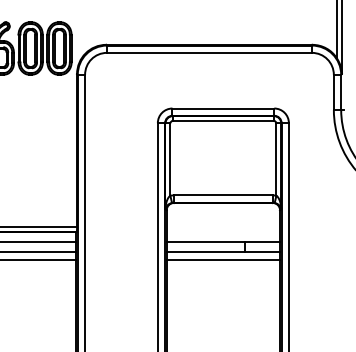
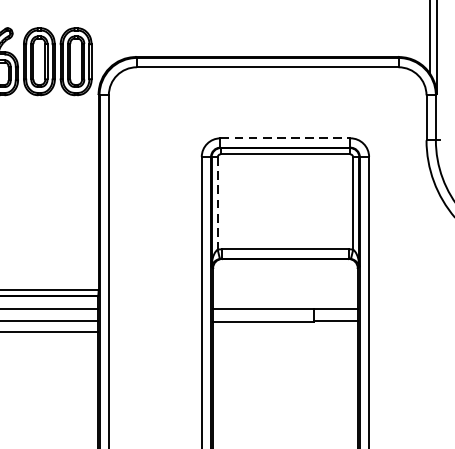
line: (223, 108) -> (285, 138), solid -> dashed
line: (170, 160) -> (217, 204), solid -> dashed
line: (223, 260) -> (285, 332), removed

